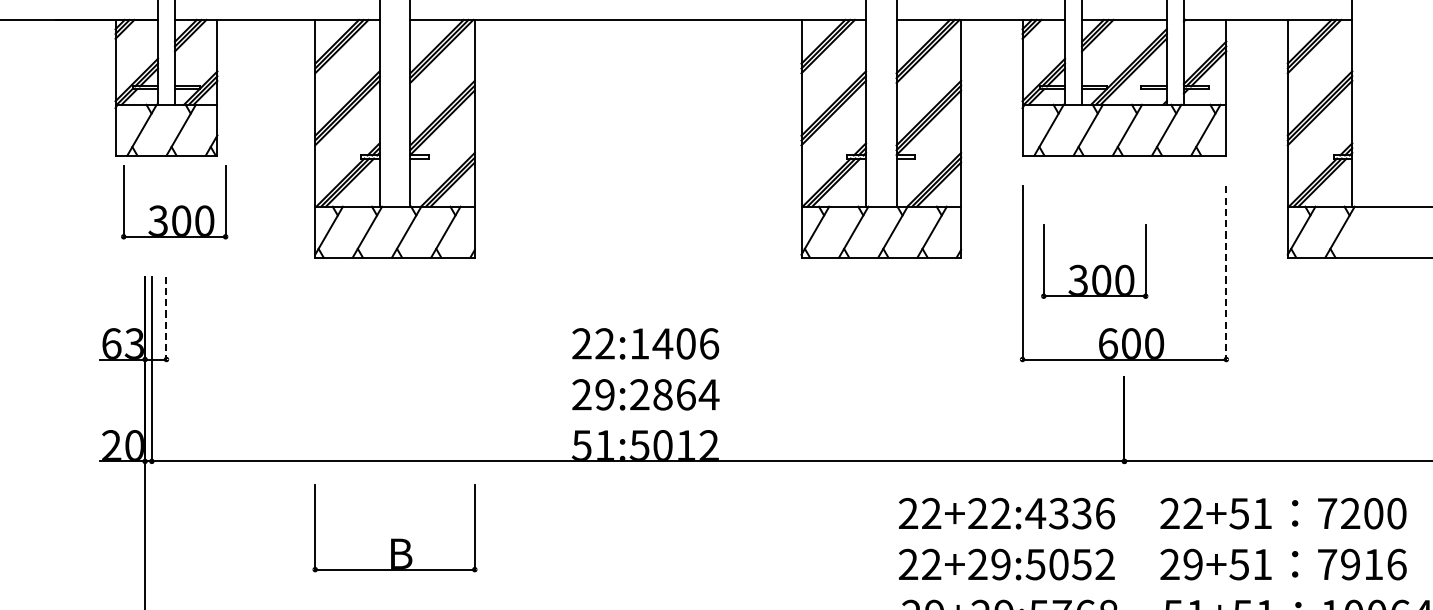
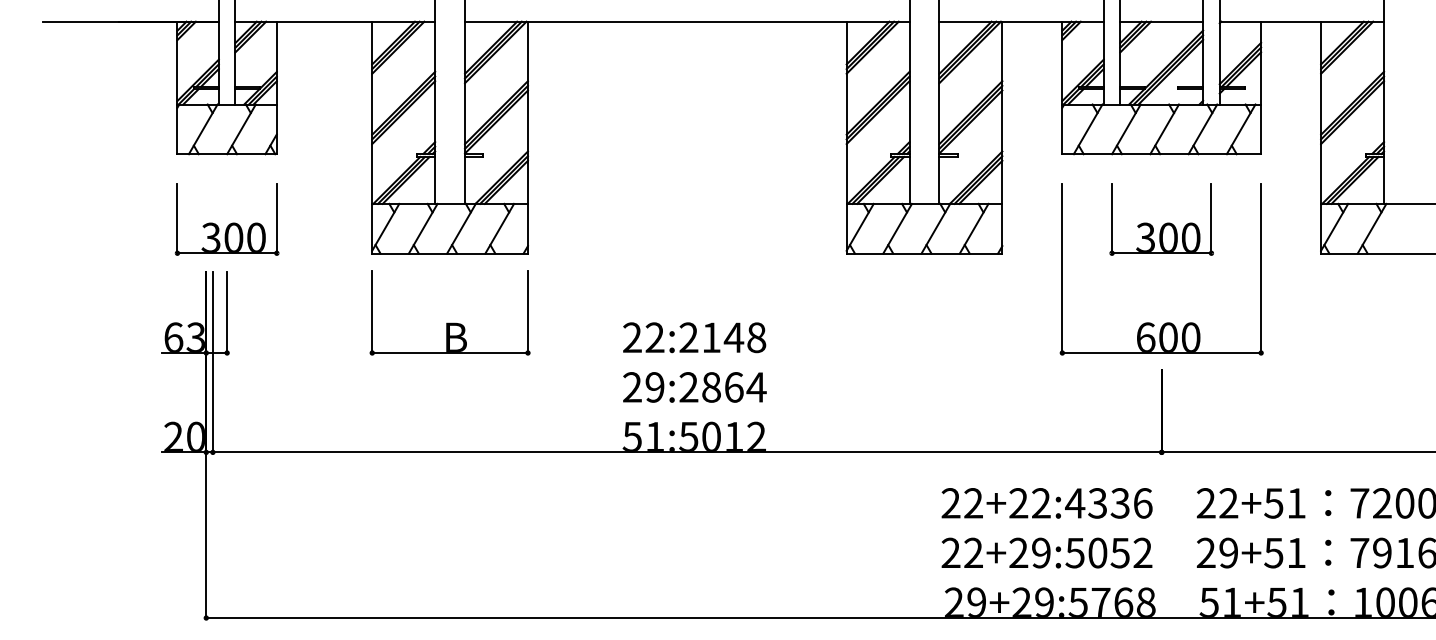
part: (174, 202) -> (226, 219), moved
part: (1094, 261) -> (1161, 219), moved
line: (1226, 272) -> (1261, 268), dashed -> solid
line: (166, 318) -> (227, 312), dashed -> solid
text: (674, 343) -> (722, 337), 22:1406 -> 22:2148
part: (394, 538) -> (449, 322), moved

